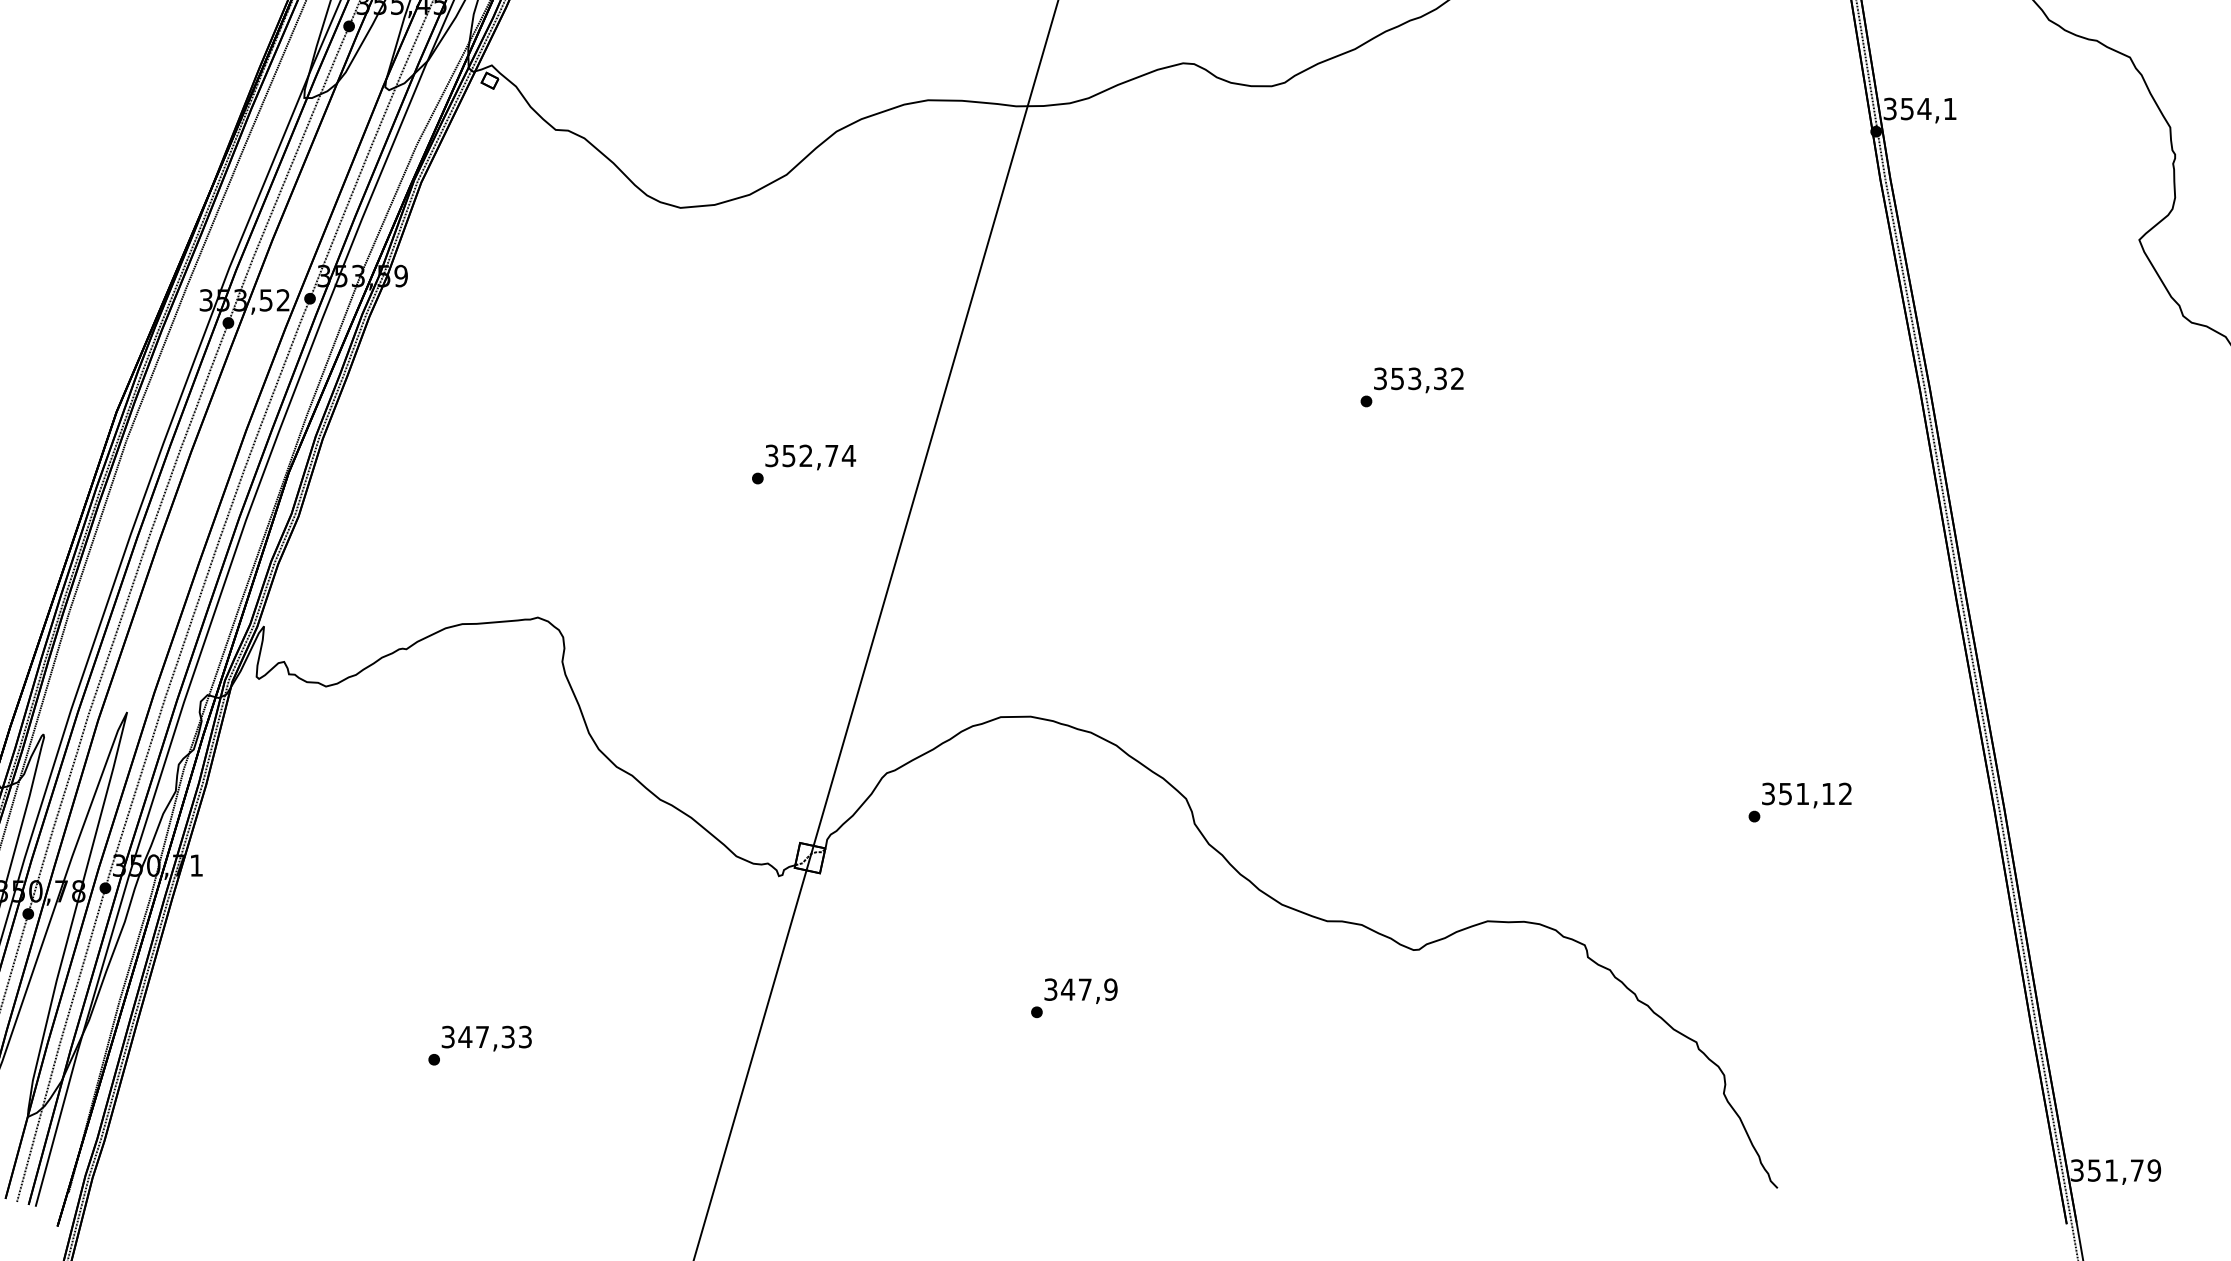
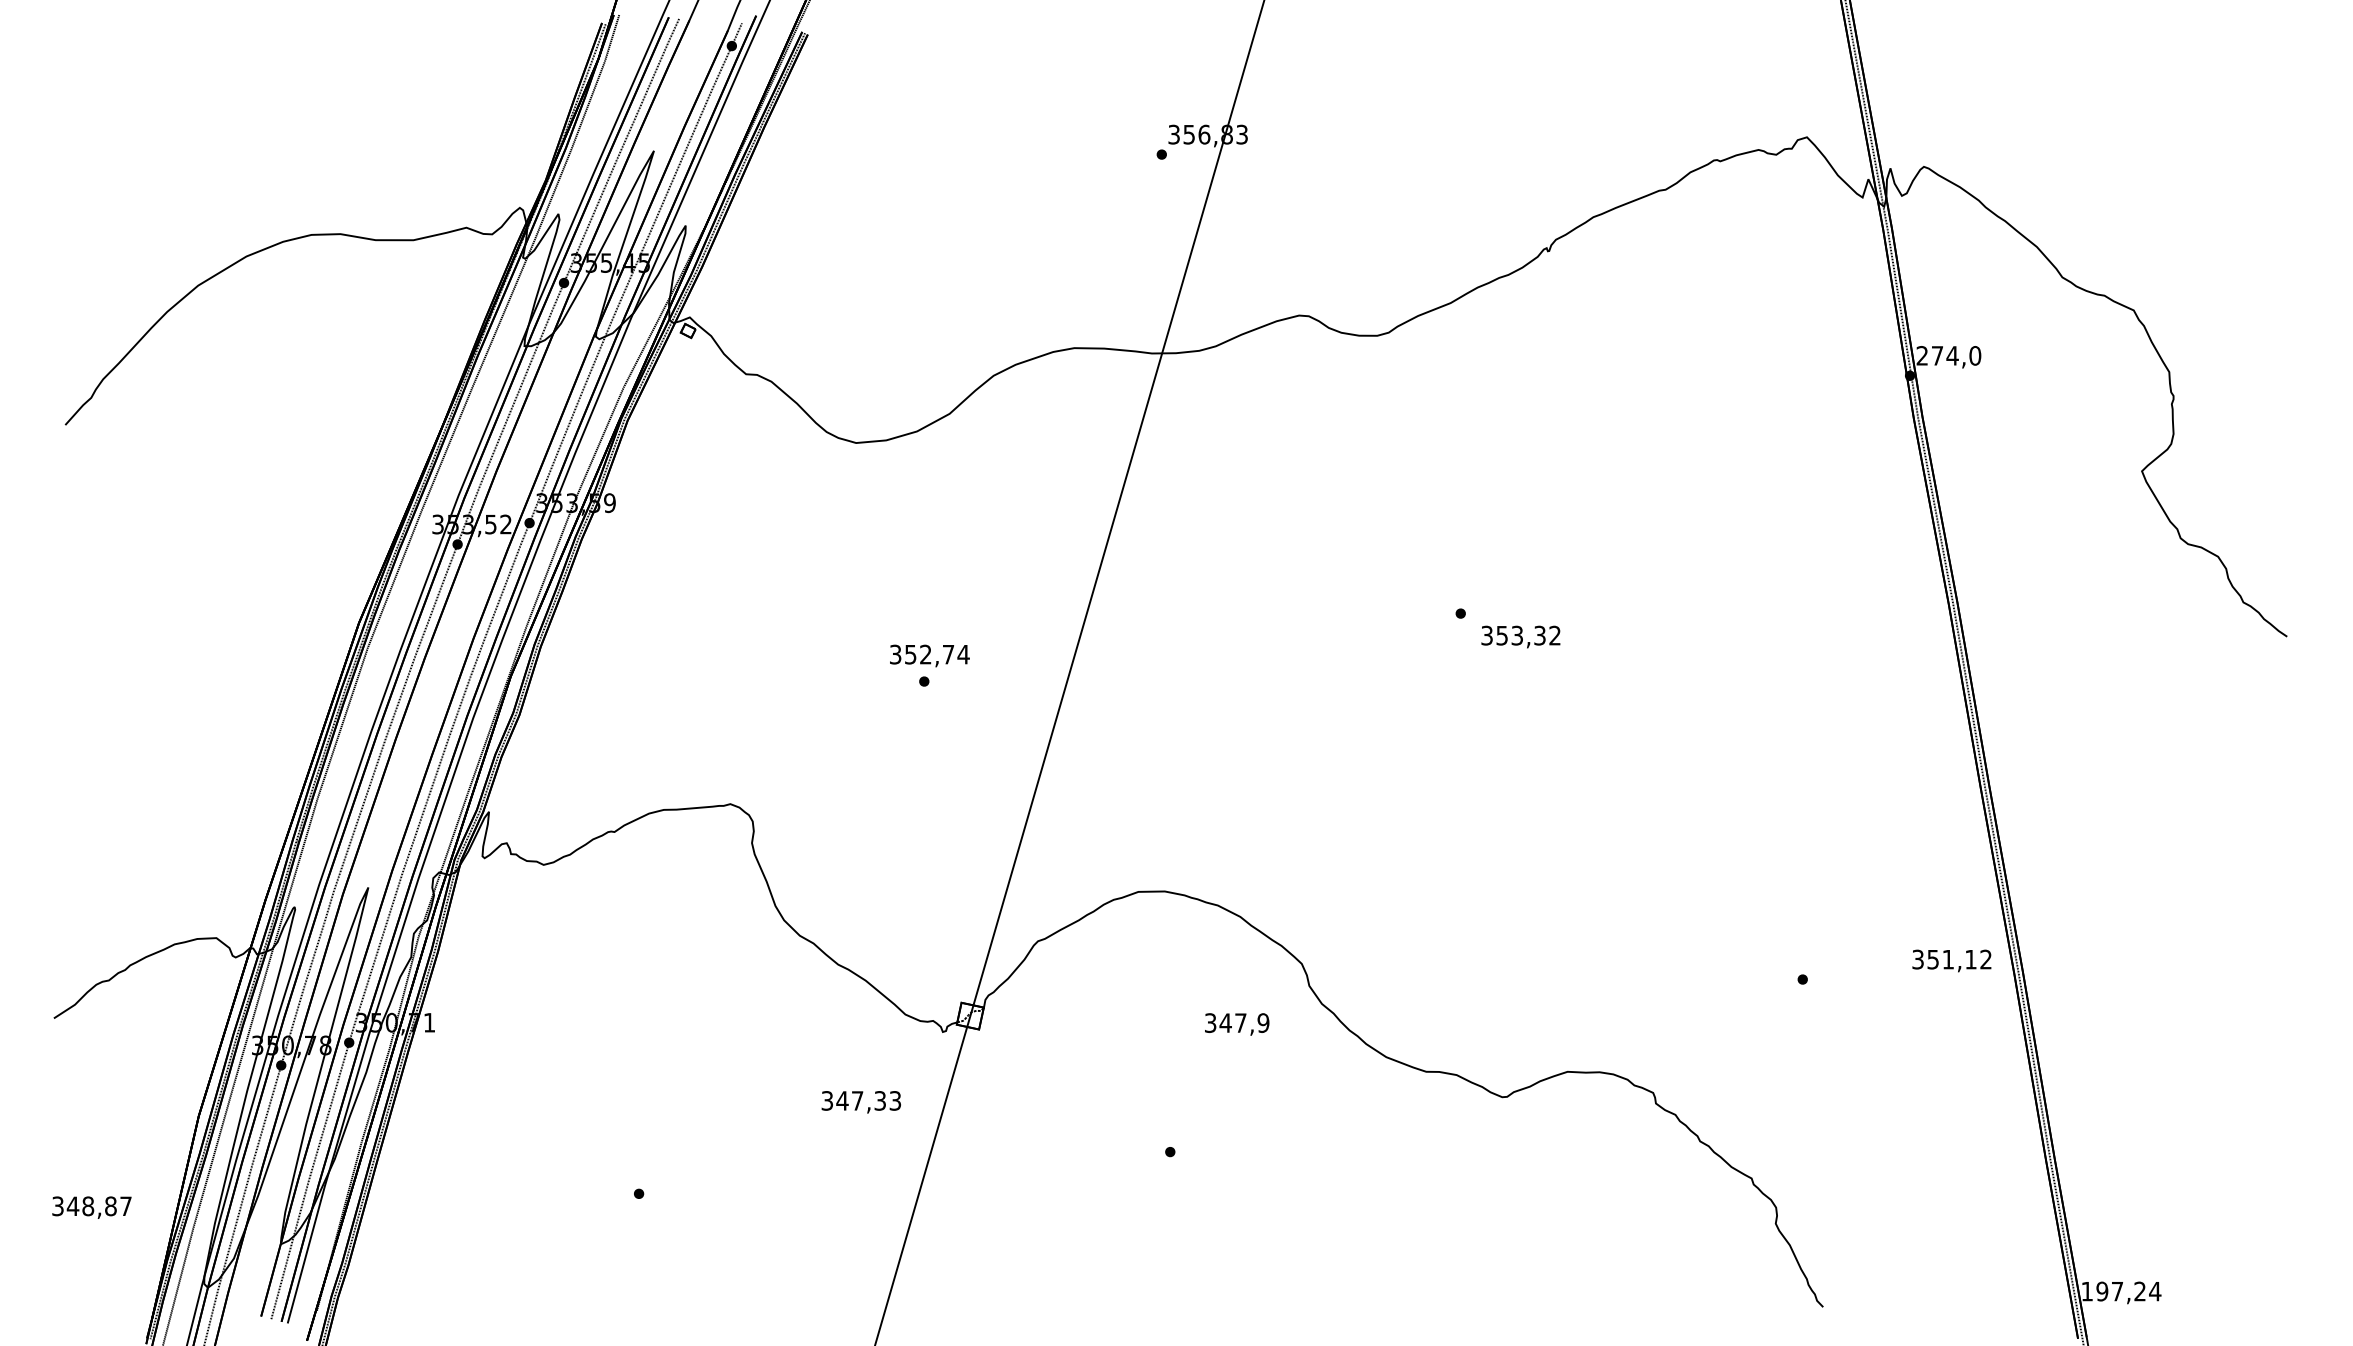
text: (1919, 108) -> (1948, 355), 354,1 -> 274,0
text: (1418, 379) -> (1520, 636), moved
text: (810, 456) -> (929, 655), moved
text: (1806, 794) -> (1951, 960), moved
text: (1081, 991) -> (1237, 1024), moved
text: (485, 1038) -> (860, 1102), moved
text: (2116, 1170) -> (2121, 1291), 351,79 -> 197,24

